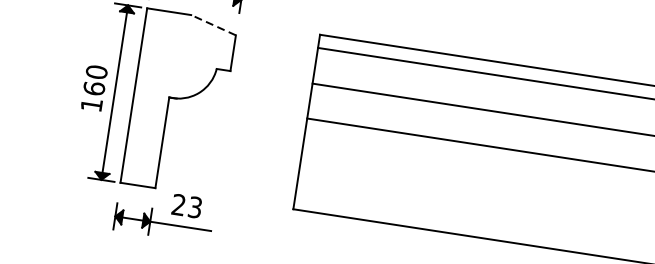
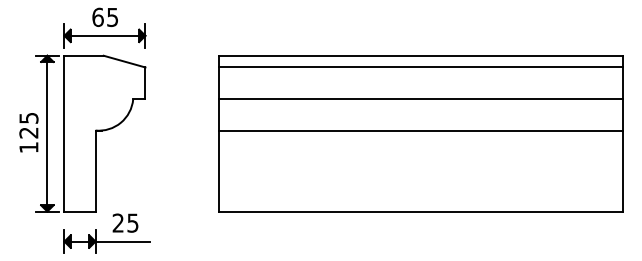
line: (213, 25) -> (124, 61), dashed -> solid
text: (95, 80) -> (28, 125), 160 -> 125
text: (195, 206) -> (133, 222), 23 -> 25

